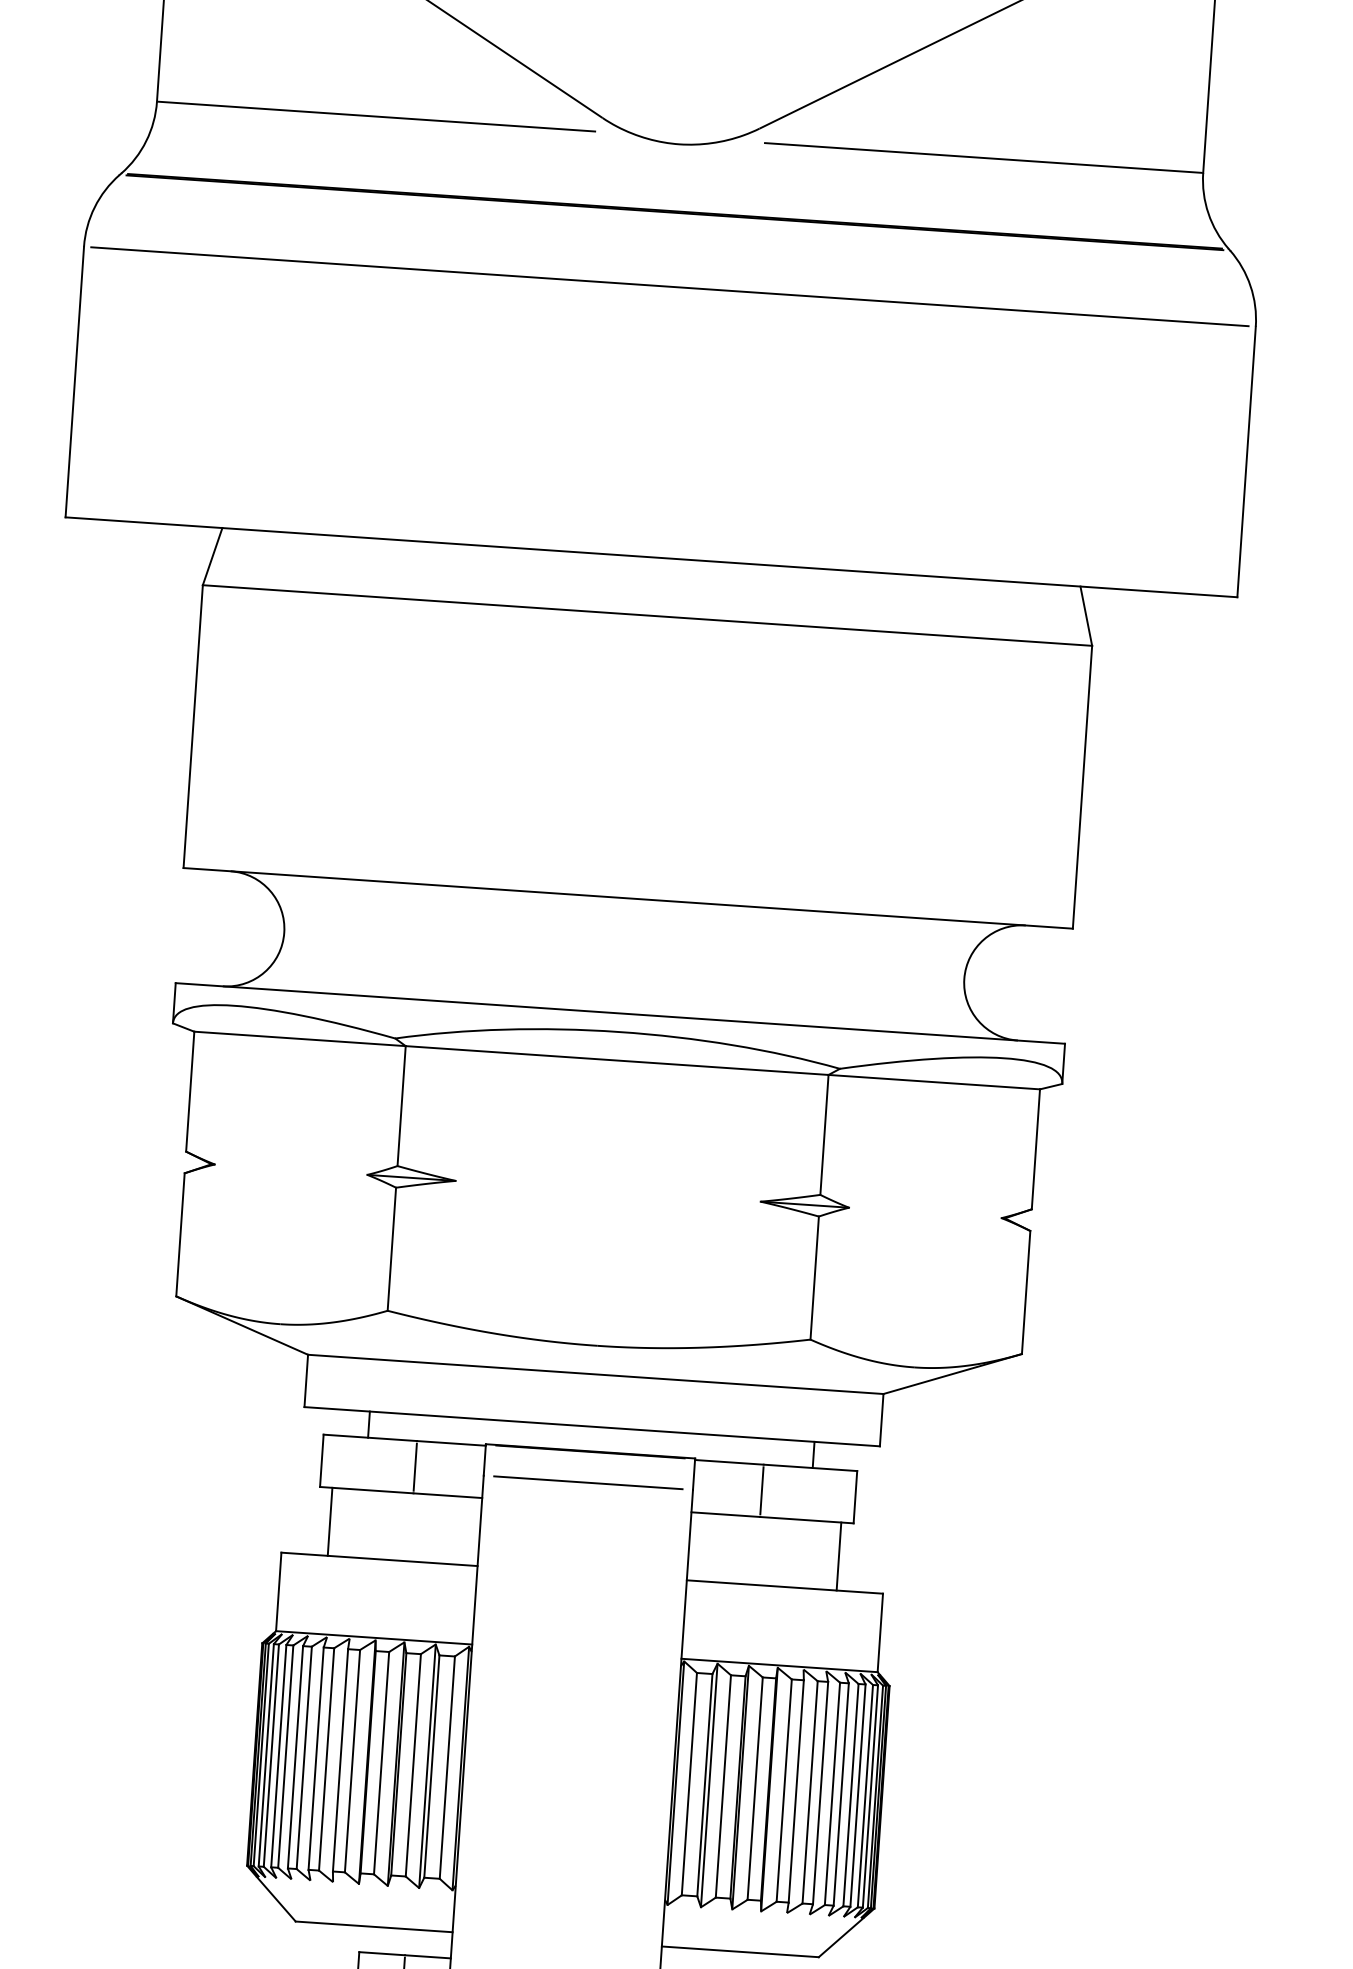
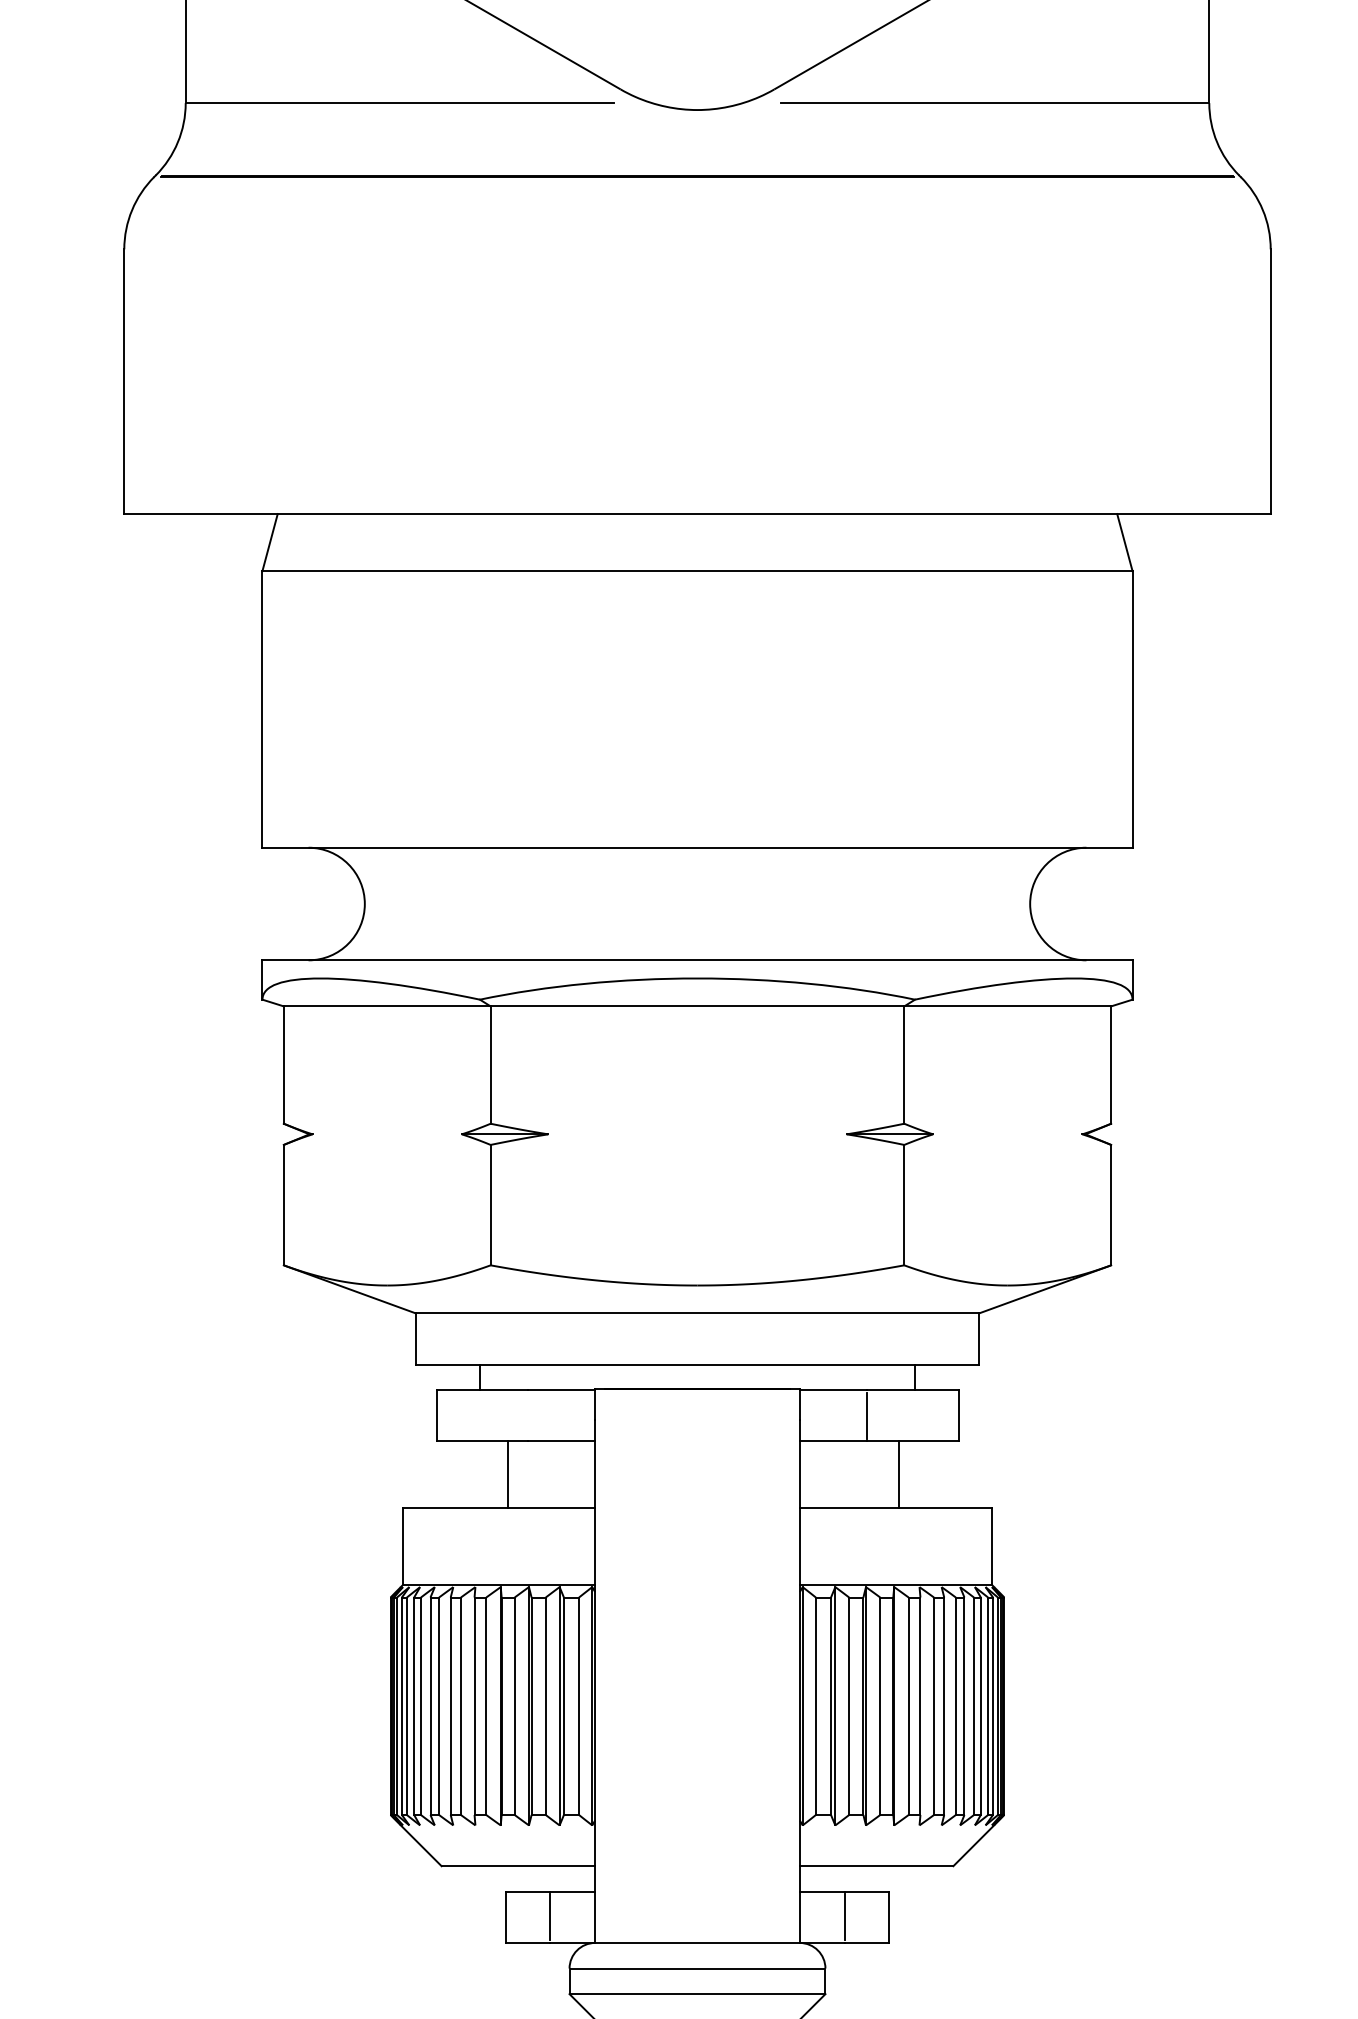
line: (669, 286) -> (697, 249), removed
line: (414, 1466) -> (527, 1415), removed
line: (588, 1482) -> (697, 1419), removed
line: (330, 1521) -> (507, 1474), moved
line: (839, 1556) -> (899, 1474), moved

